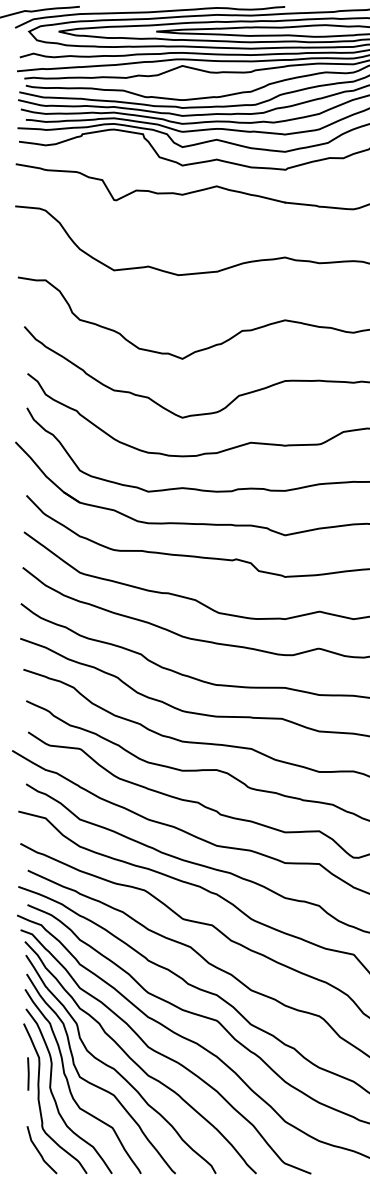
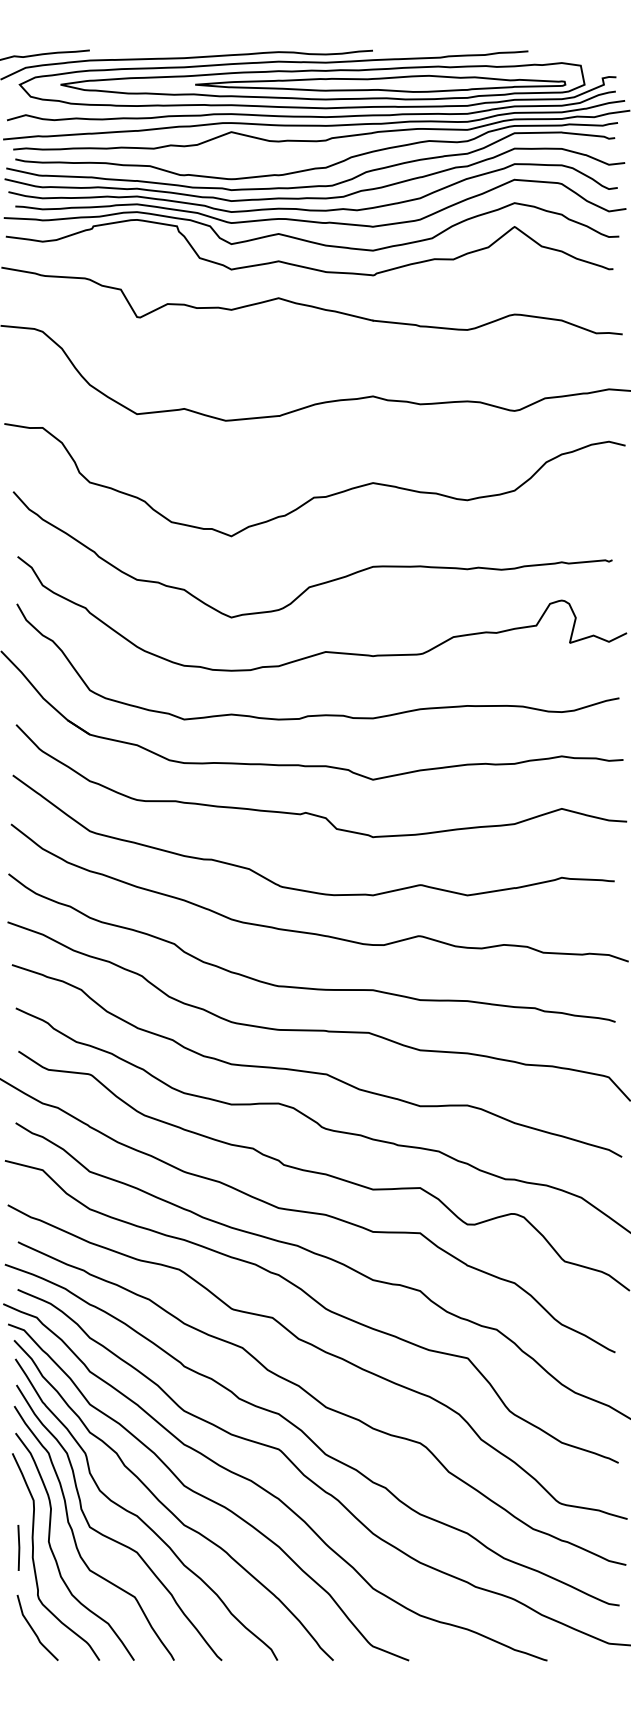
line: (28, 1073) -> (18, 1547), moved

